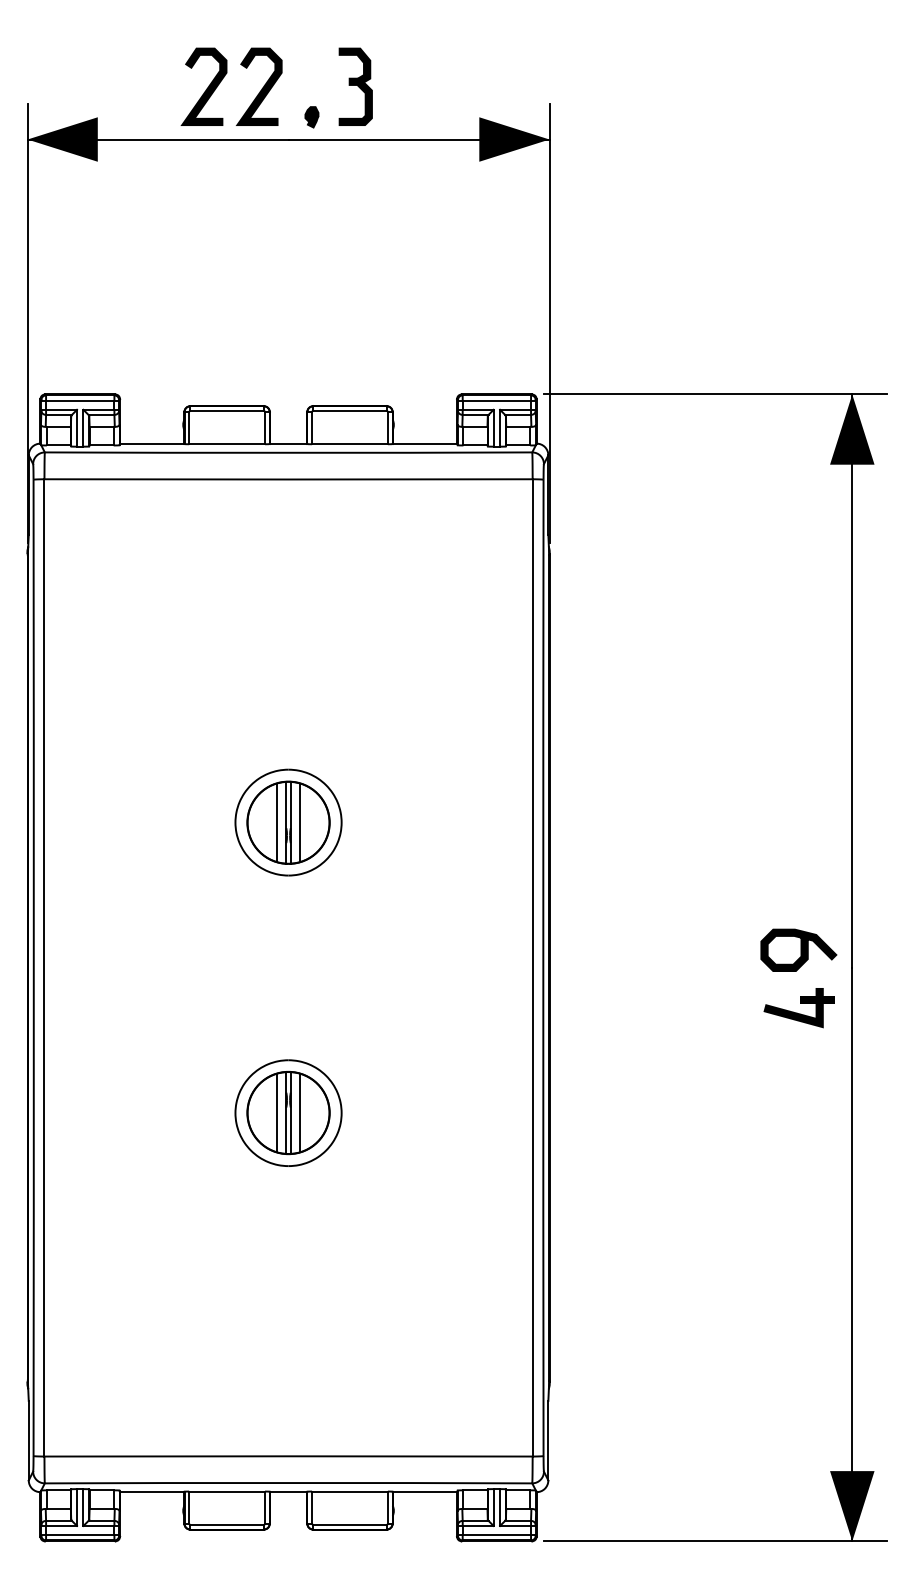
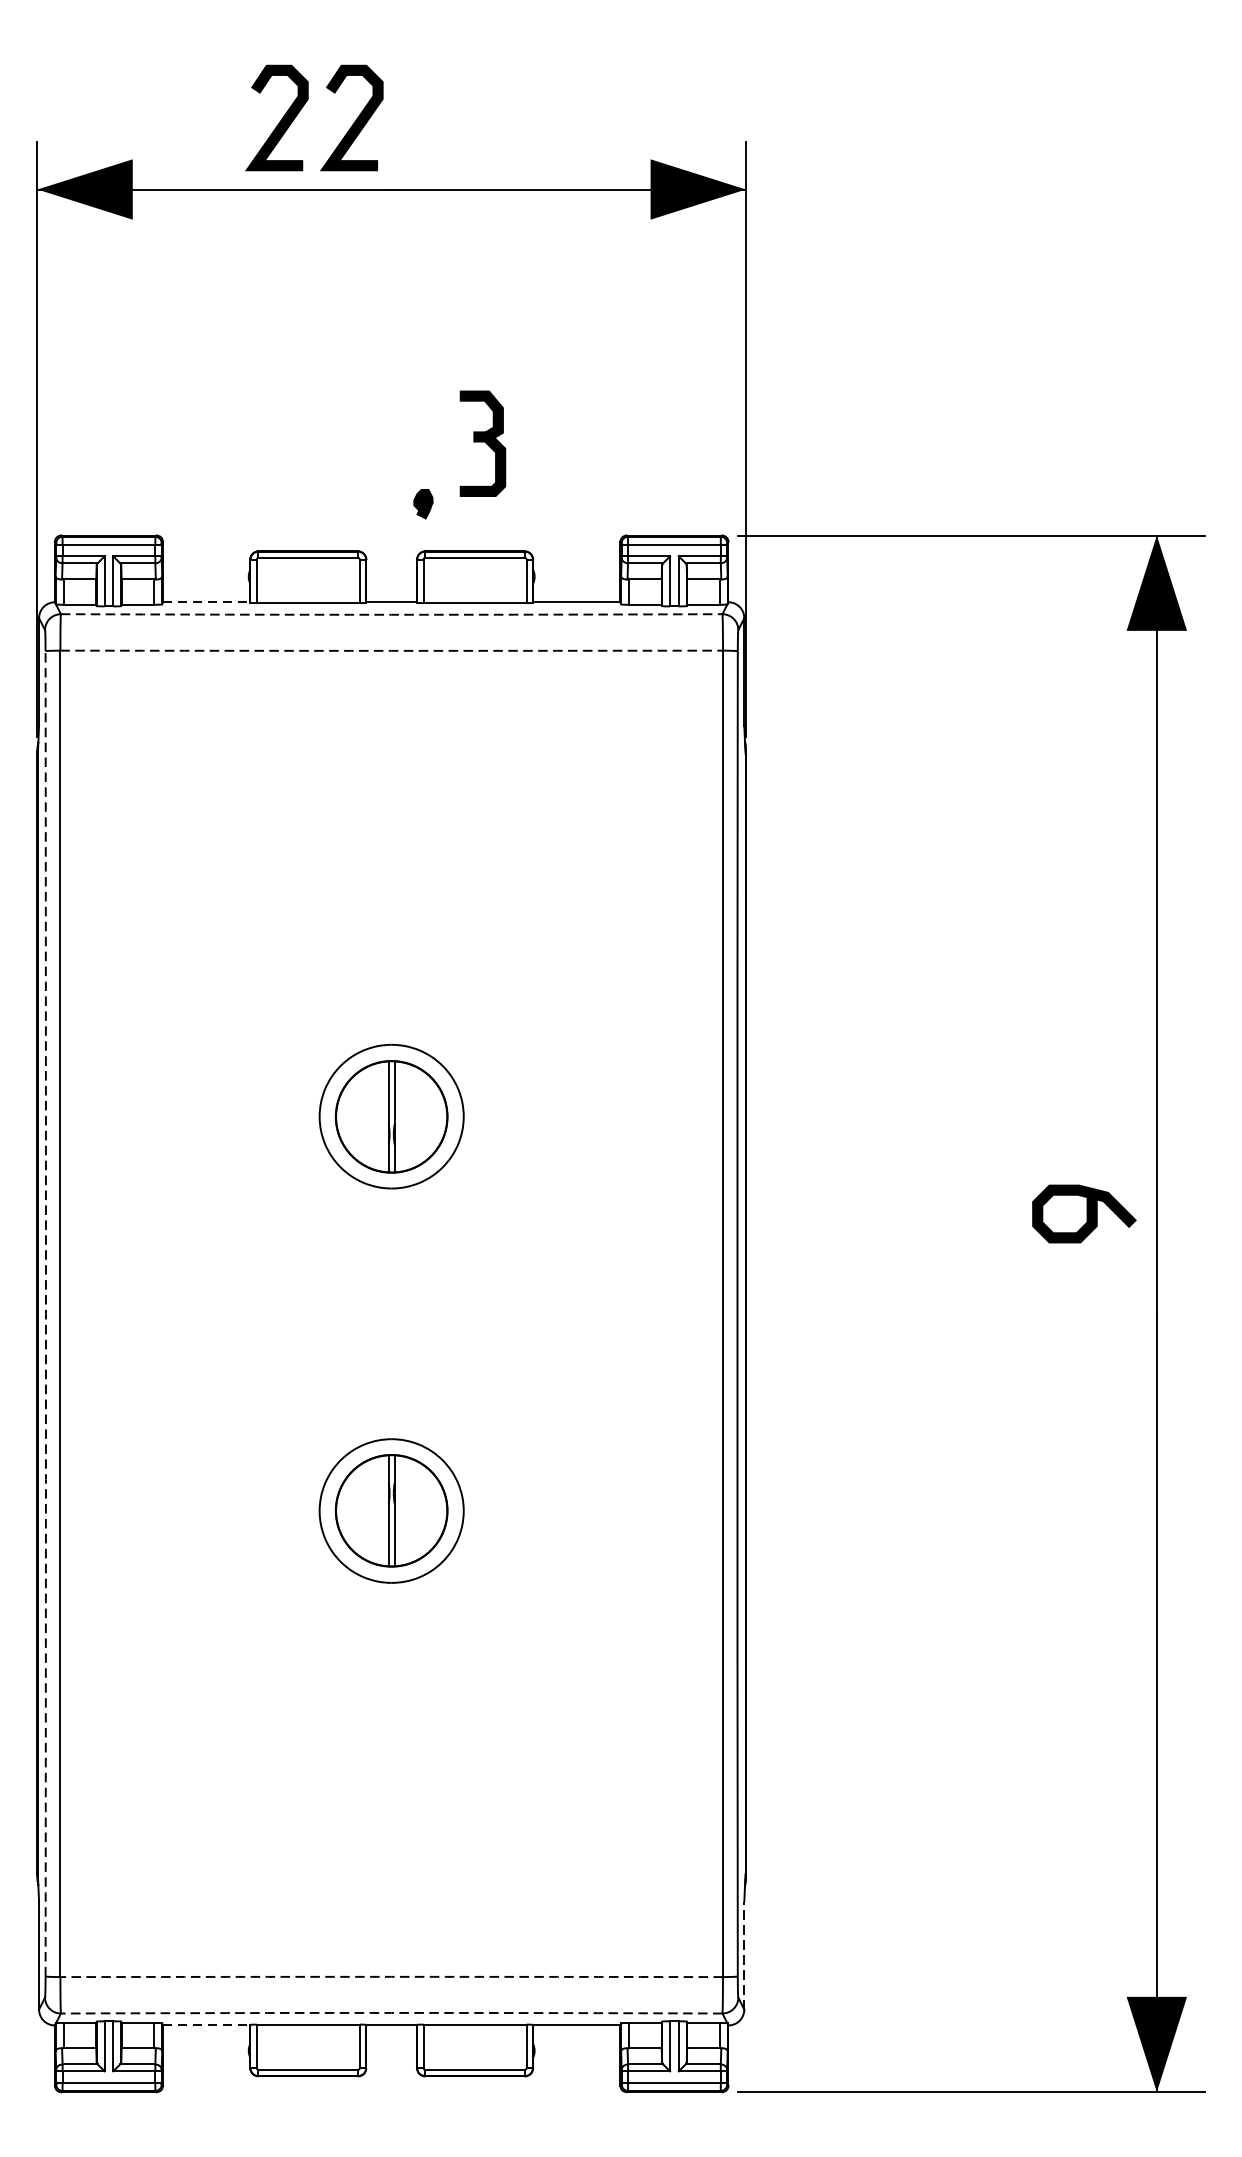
part: (355, 86) -> (482, 443), moved
part: (311, 117) -> (422, 504), moved
line: (152, 443) -> (207, 602), solid -> dashed
arc: (288, 452) -> (391, 614), solid -> dashed
arc: (288, 479) -> (391, 650), solid -> dashed
line: (276, 822) -> (375, 1116), removed
line: (300, 822) -> (407, 1116), removed
curve: (800, 949) -> (1086, 1212), moved
arc: (33, 967) -> (45, 1313), solid -> dashed
part: (798, 1008) -> (1083, 1368), removed
line: (276, 1112) -> (375, 1510), removed
line: (300, 1112) -> (407, 1510), removed
line: (548, 1440) -> (744, 1955), solid -> dashed
arc: (288, 1456) -> (391, 1977), solid -> dashed
arc: (288, 1482) -> (391, 2012), solid -> dashed
line: (152, 1492) -> (207, 2025), solid -> dashed

